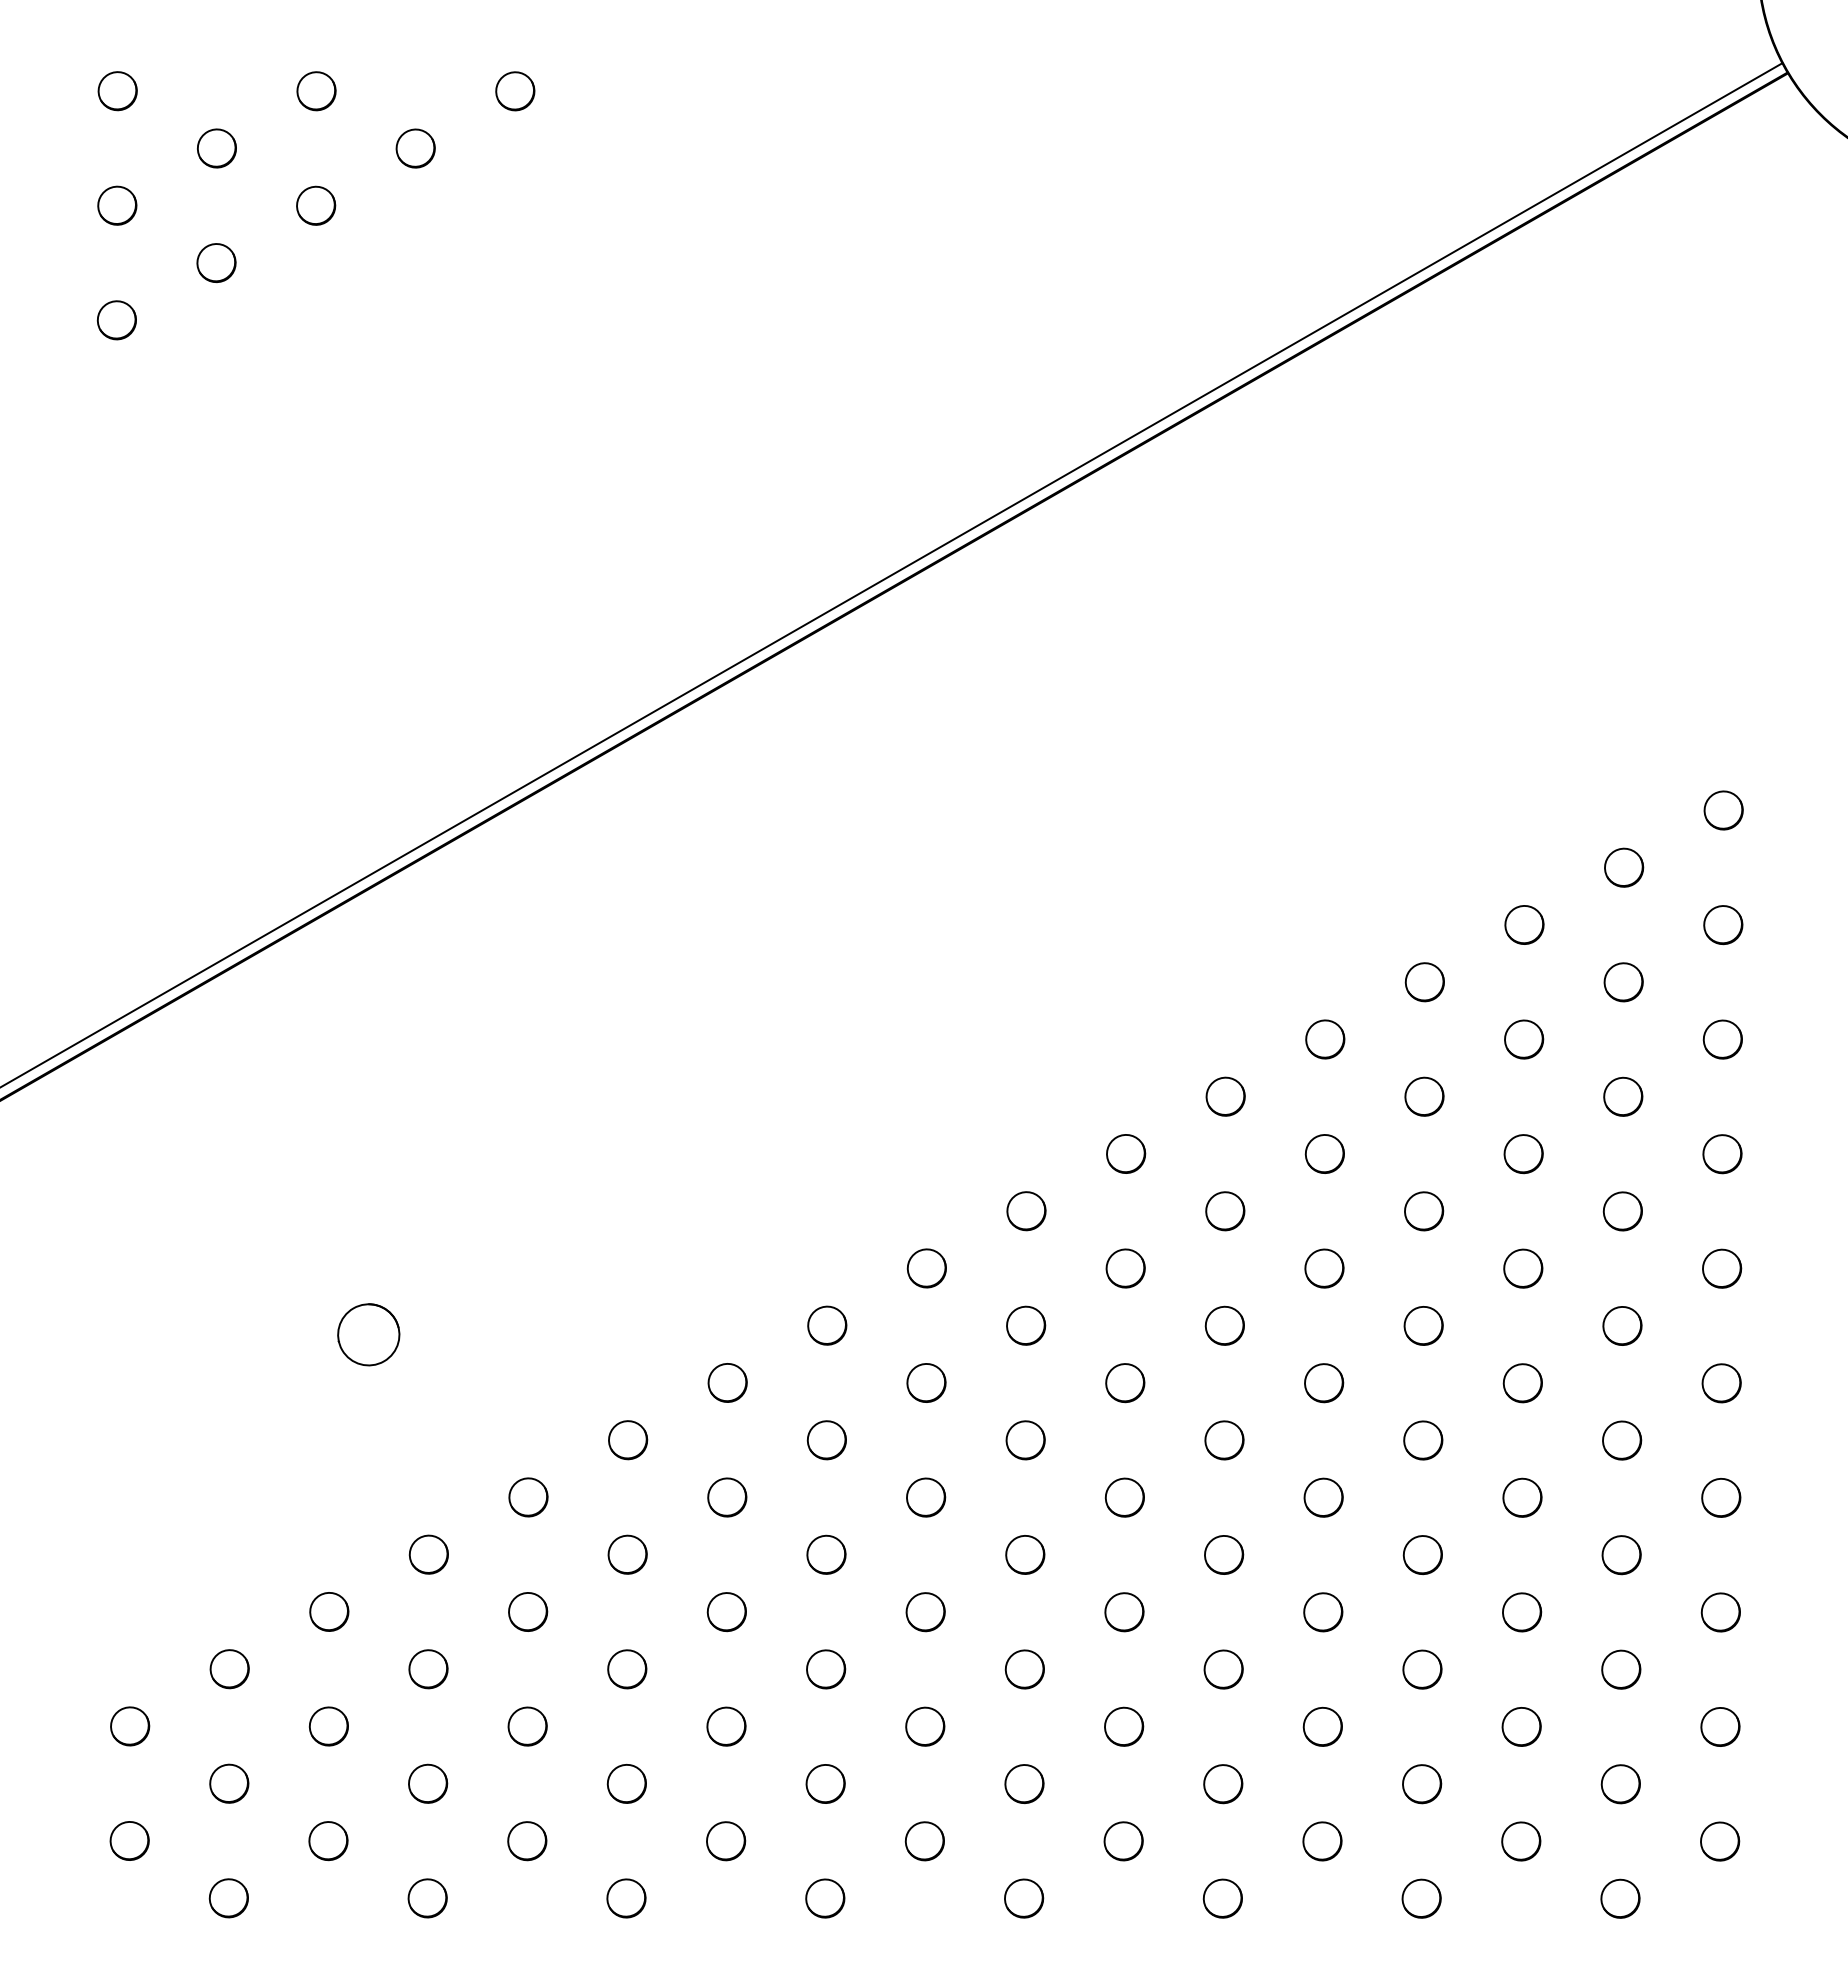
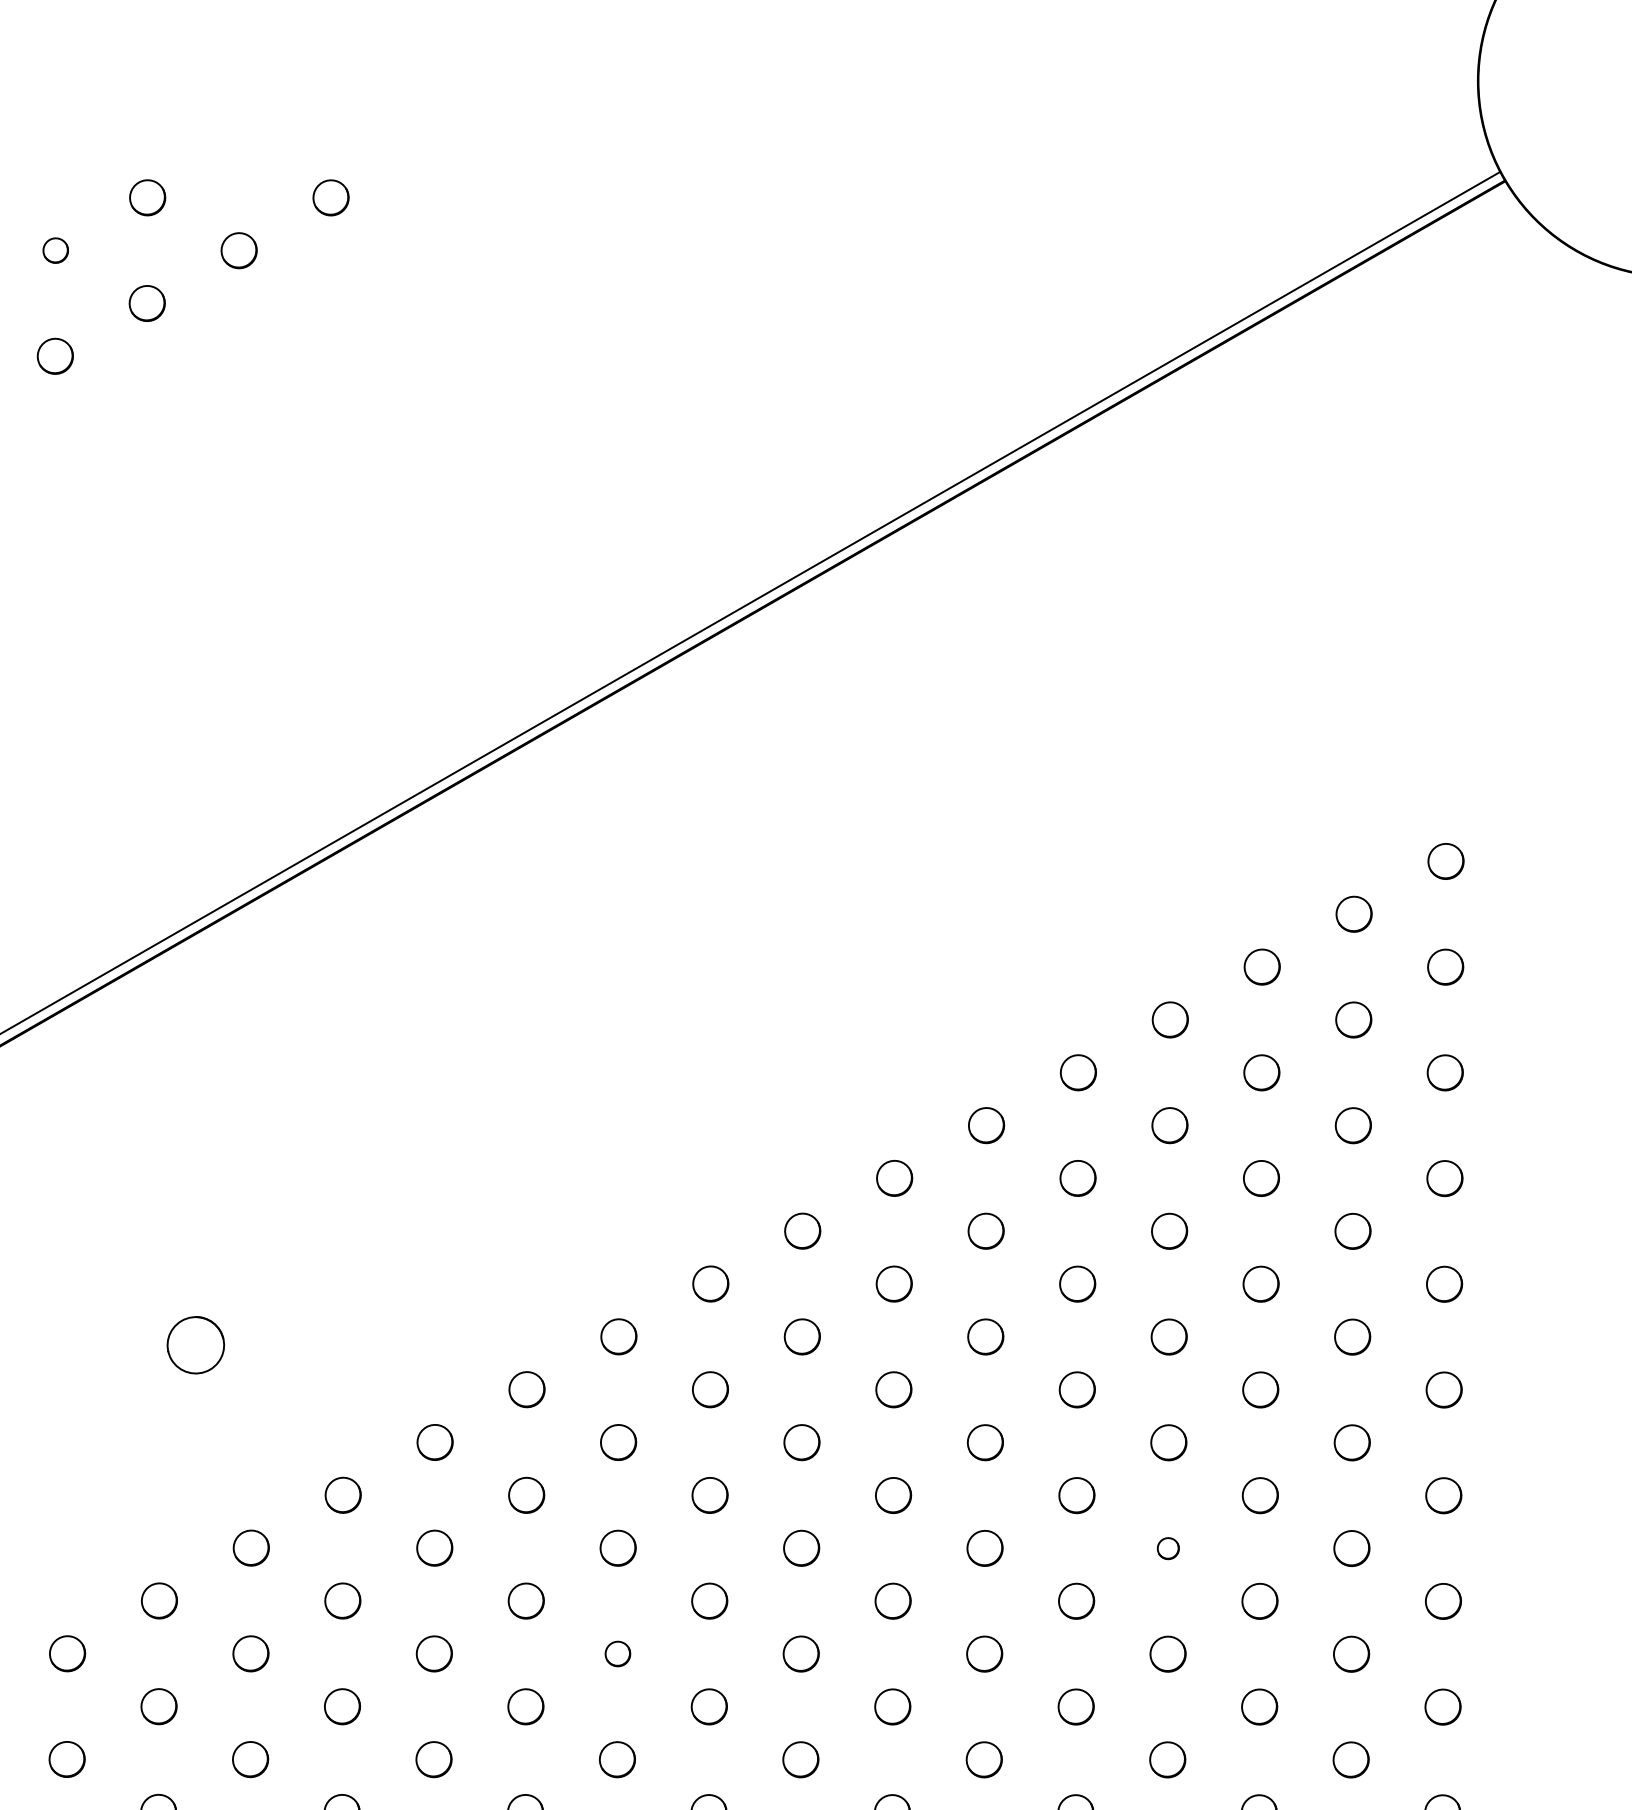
part: (216, 148) -> (55, 250), size x0.7
part: (1422, 1555) -> (1168, 1548), size x0.6
part: (826, 1669) -> (618, 1654), size x0.7

